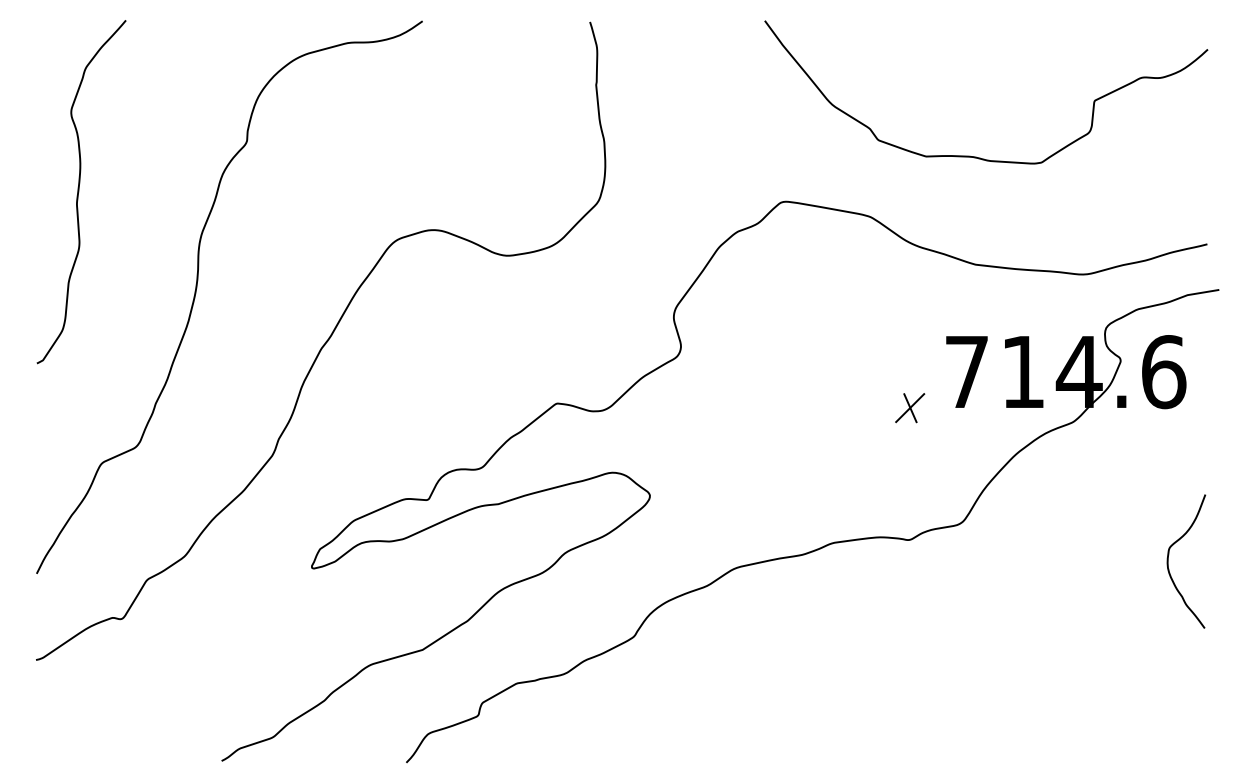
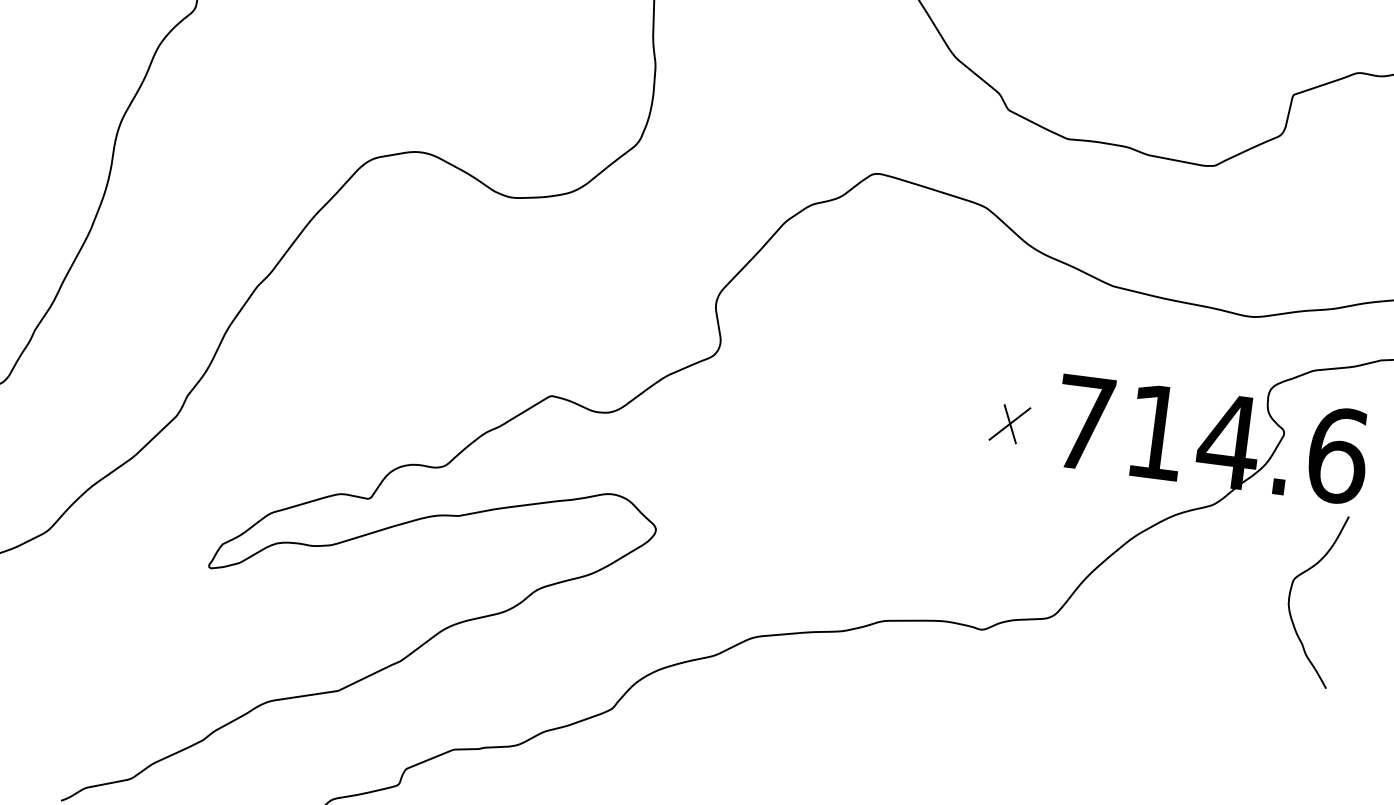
part: (910, 408) -> (1010, 424), moved
curve: (1168, 561) -> (1290, 596), moved

